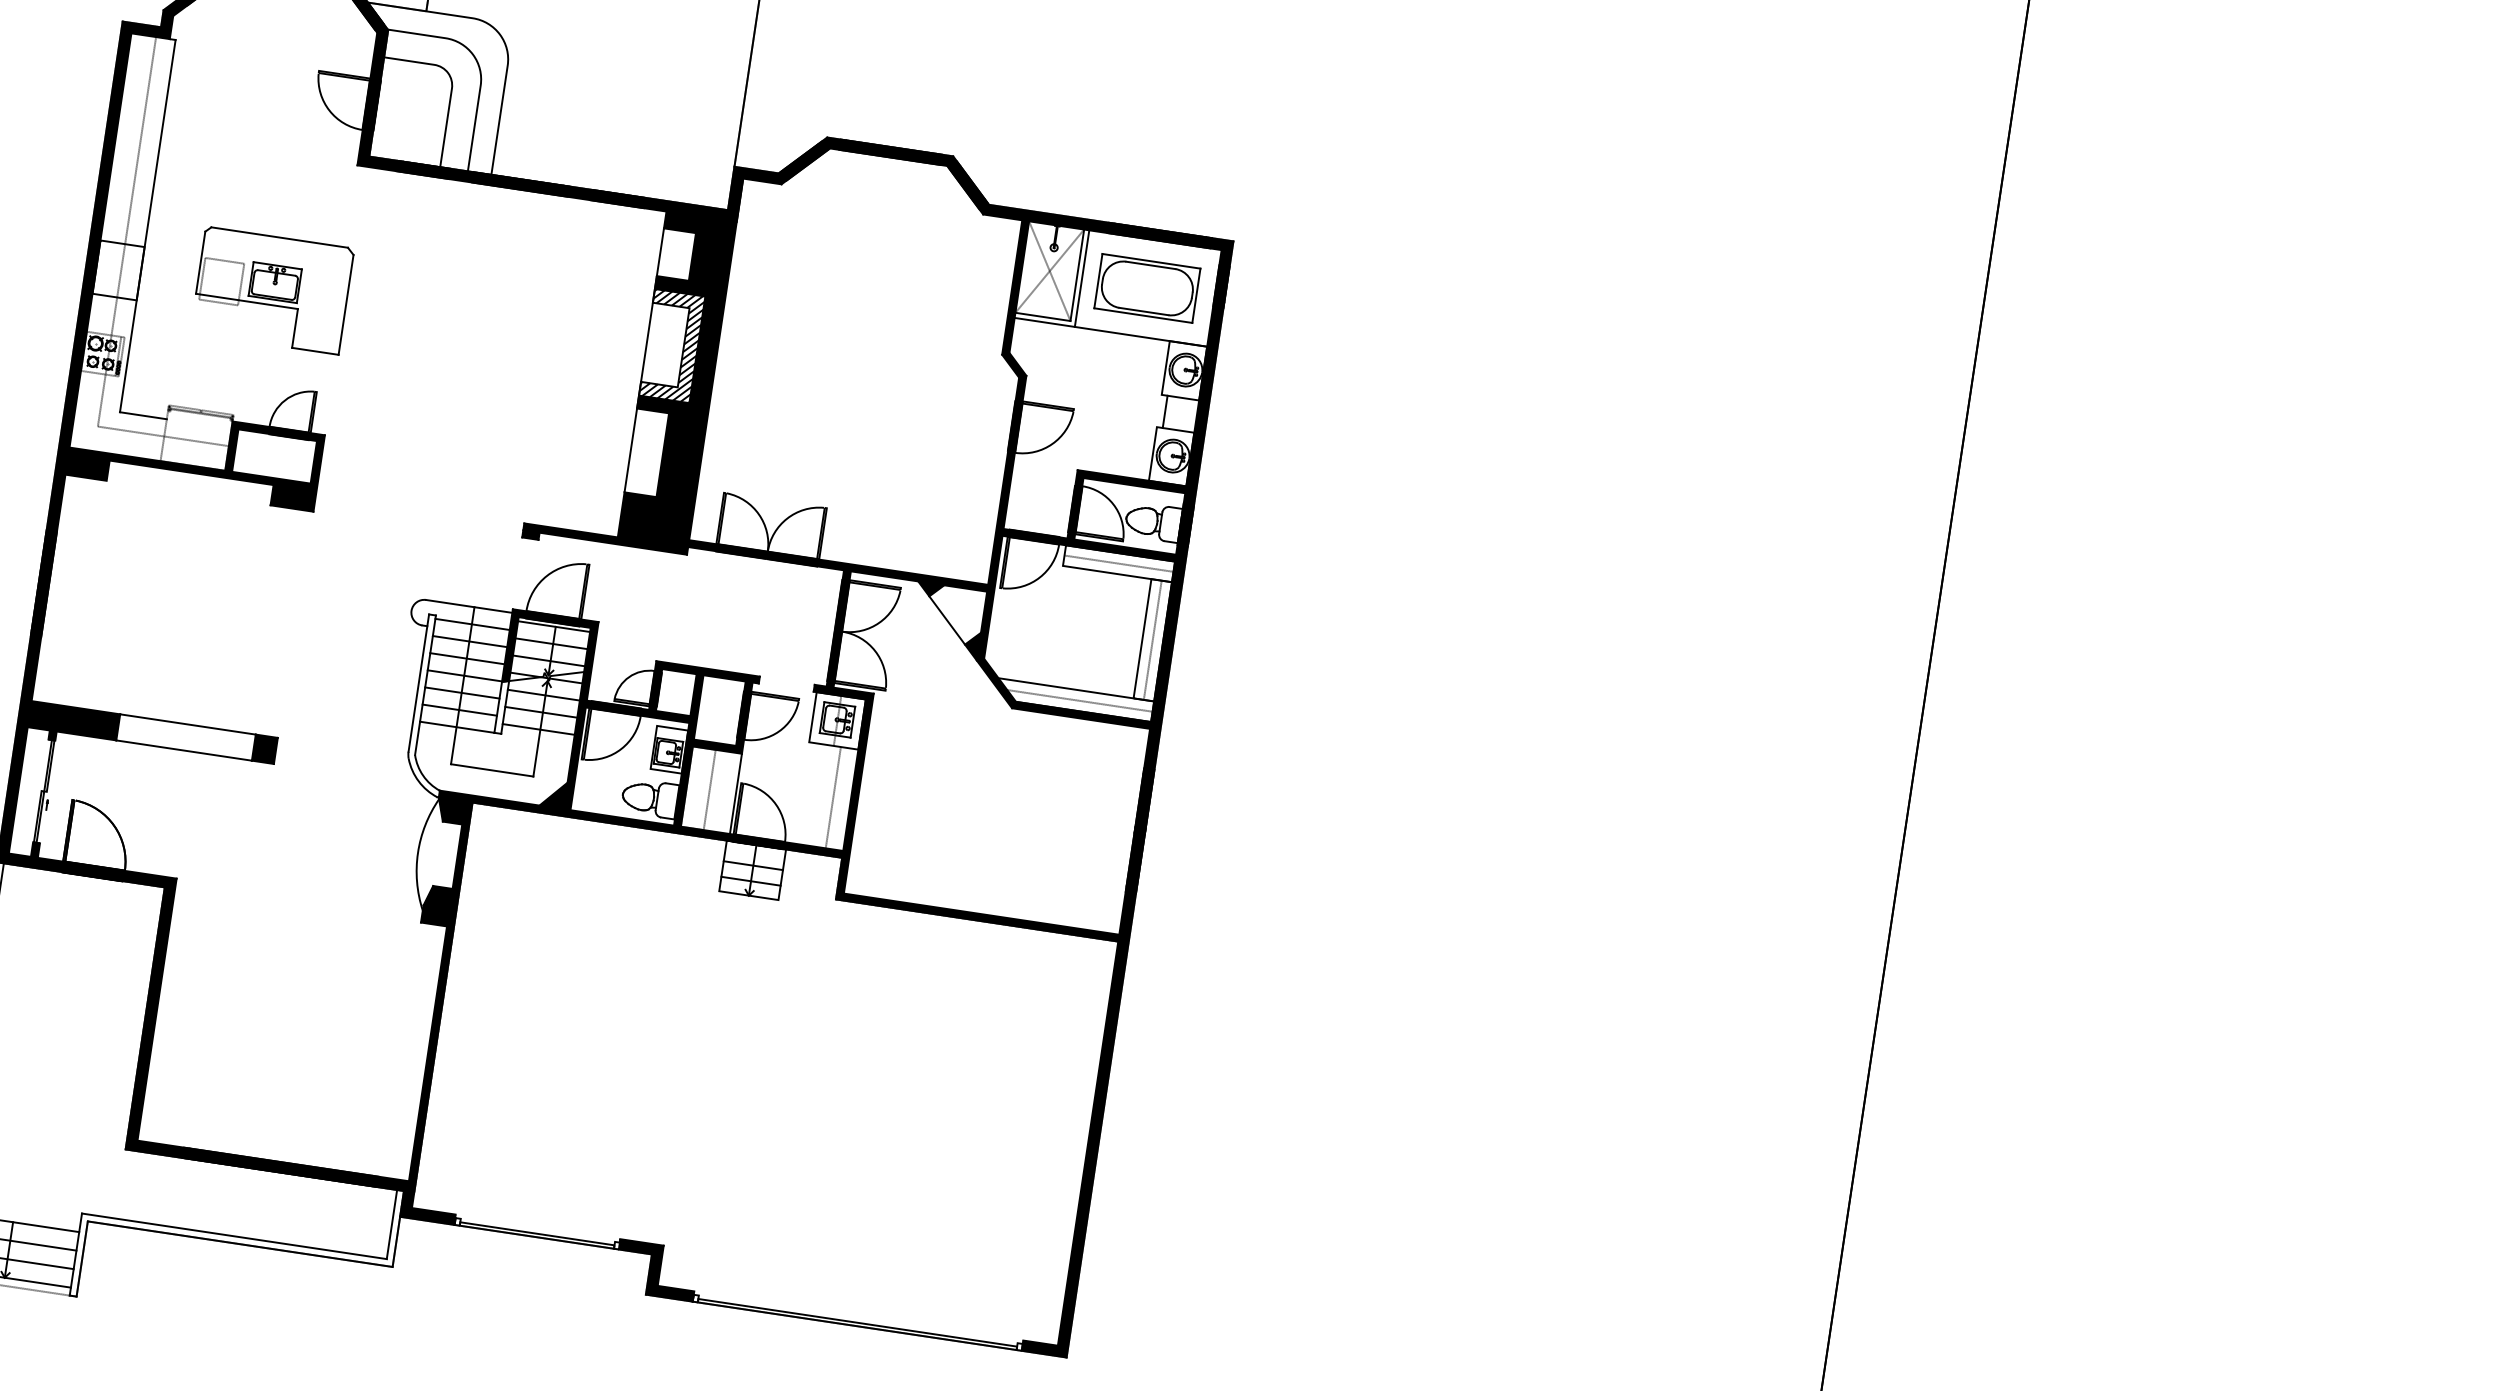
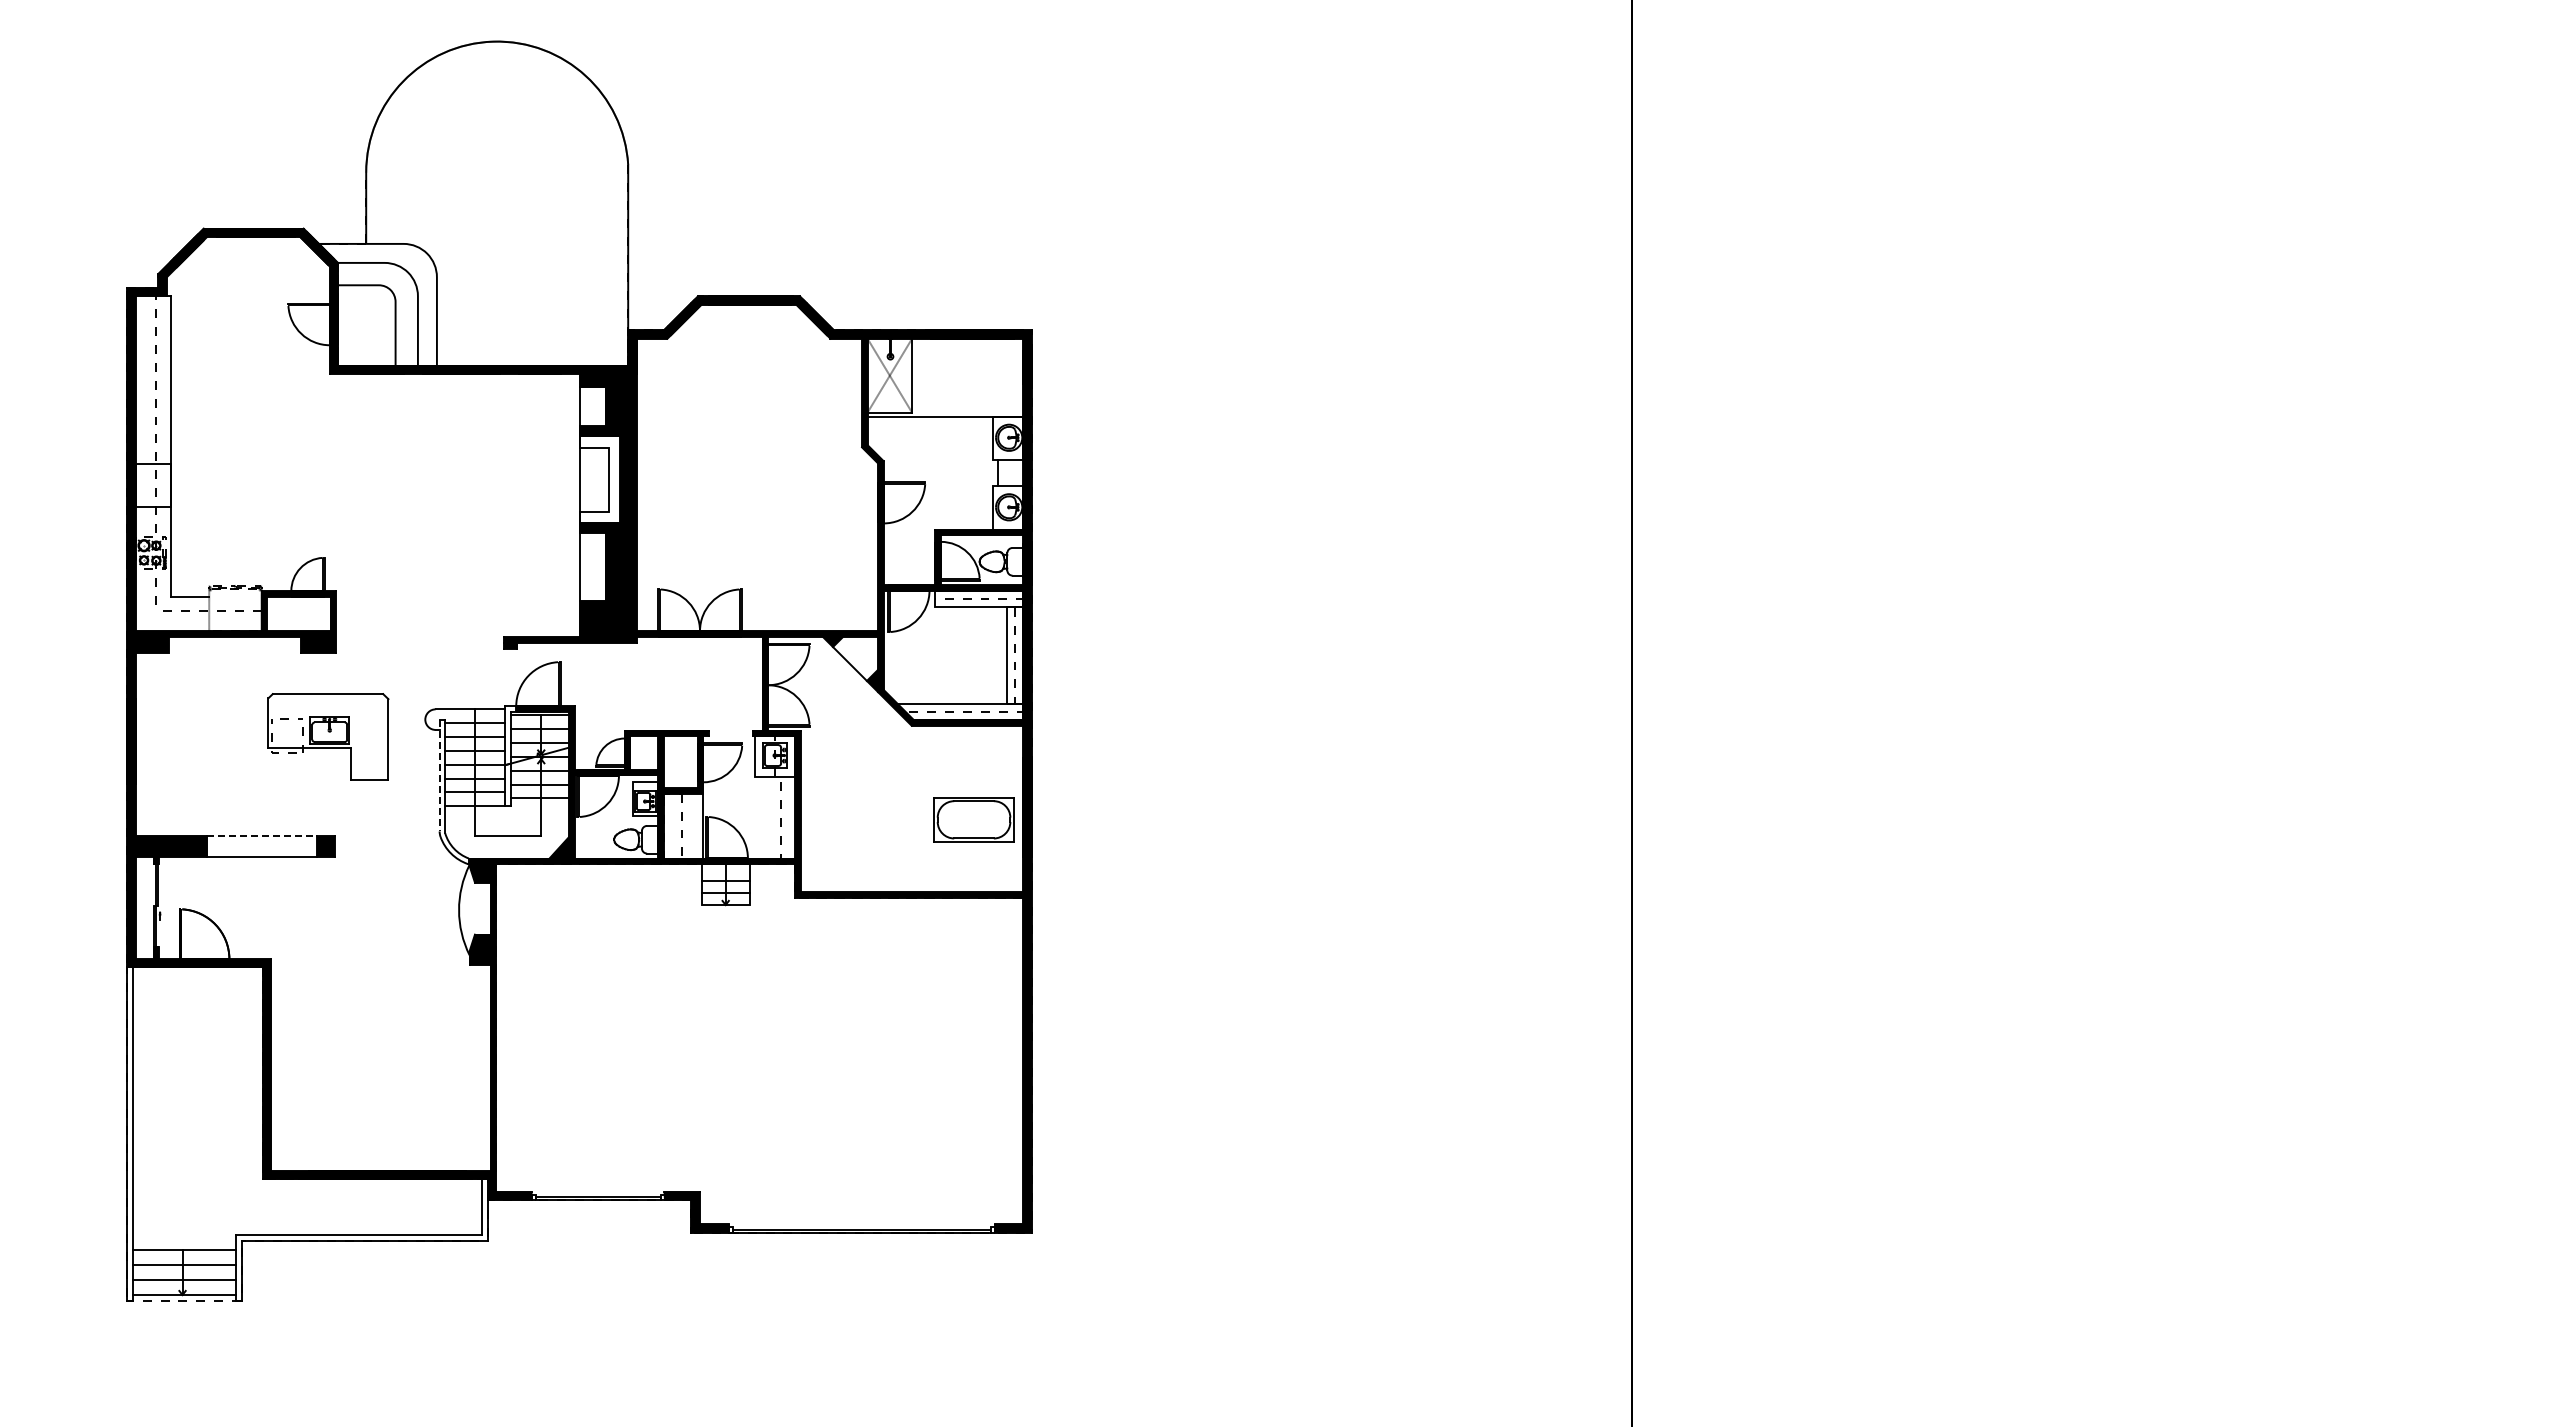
line: (1082, 278) -> (916, 377), removed
part: (1146, 287) -> (973, 819), moved
part: (272, 290) -> (328, 736), moved
hatch: (671, 345) -> (599, 479), removed
fill: (513, 646) -> (510, 735), removed
line: (418, 683) -> (439, 776), solid -> dashed
line: (188, 724) -> (262, 835), solid -> dashed

